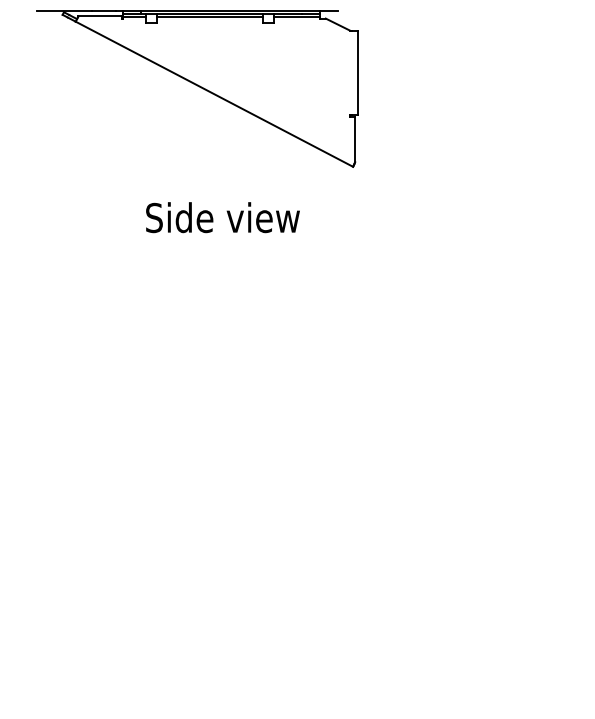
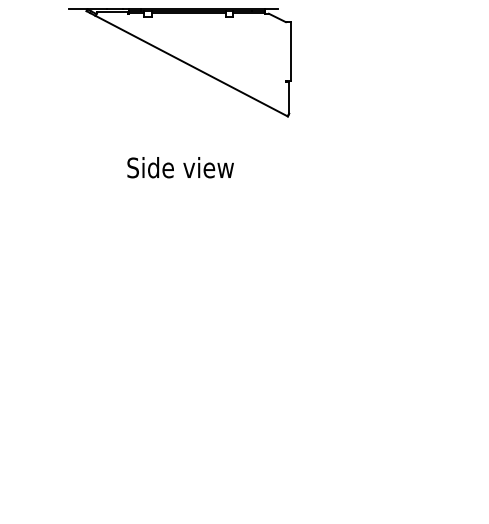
text: (222, 217) -> (180, 167), moved

